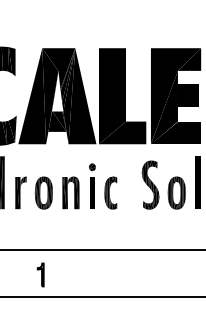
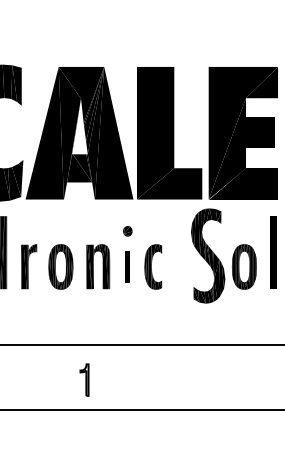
part: (150, 184) -> (208, 255), size x1.4
part: (92, 192) -> (127, 266), size x0.7
part: (40, 274) -> (84, 379), moved

